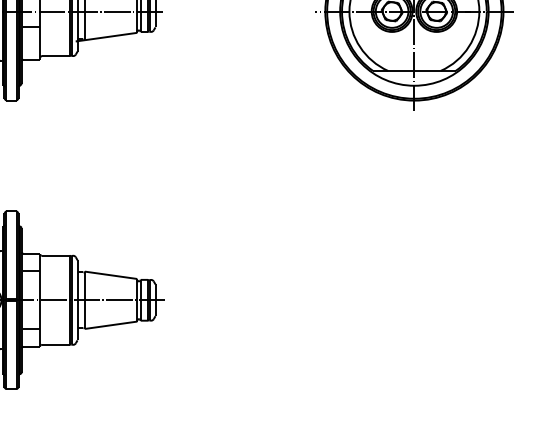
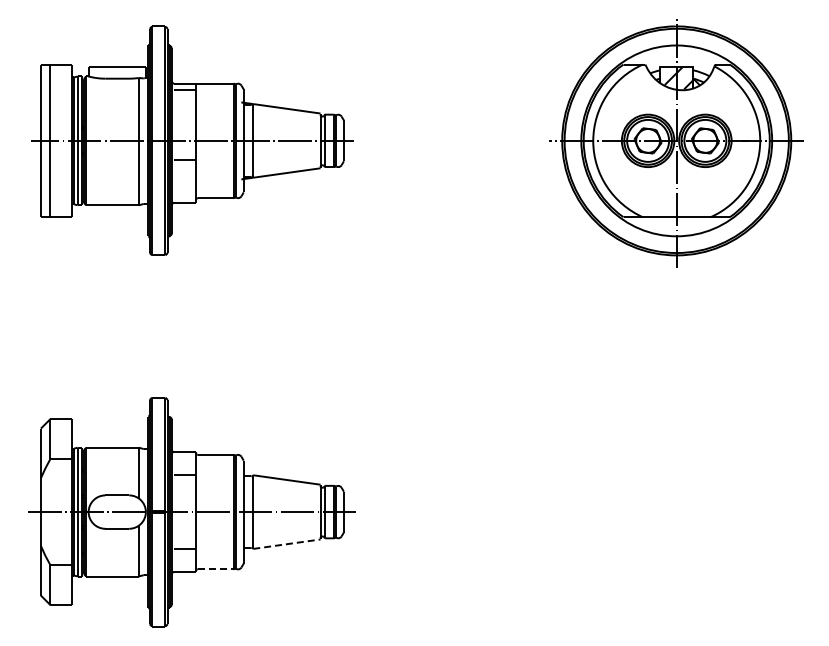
line: (110, 325) -> (286, 544), solid -> dashed
line: (55, 344) -> (215, 569), solid -> dashed

